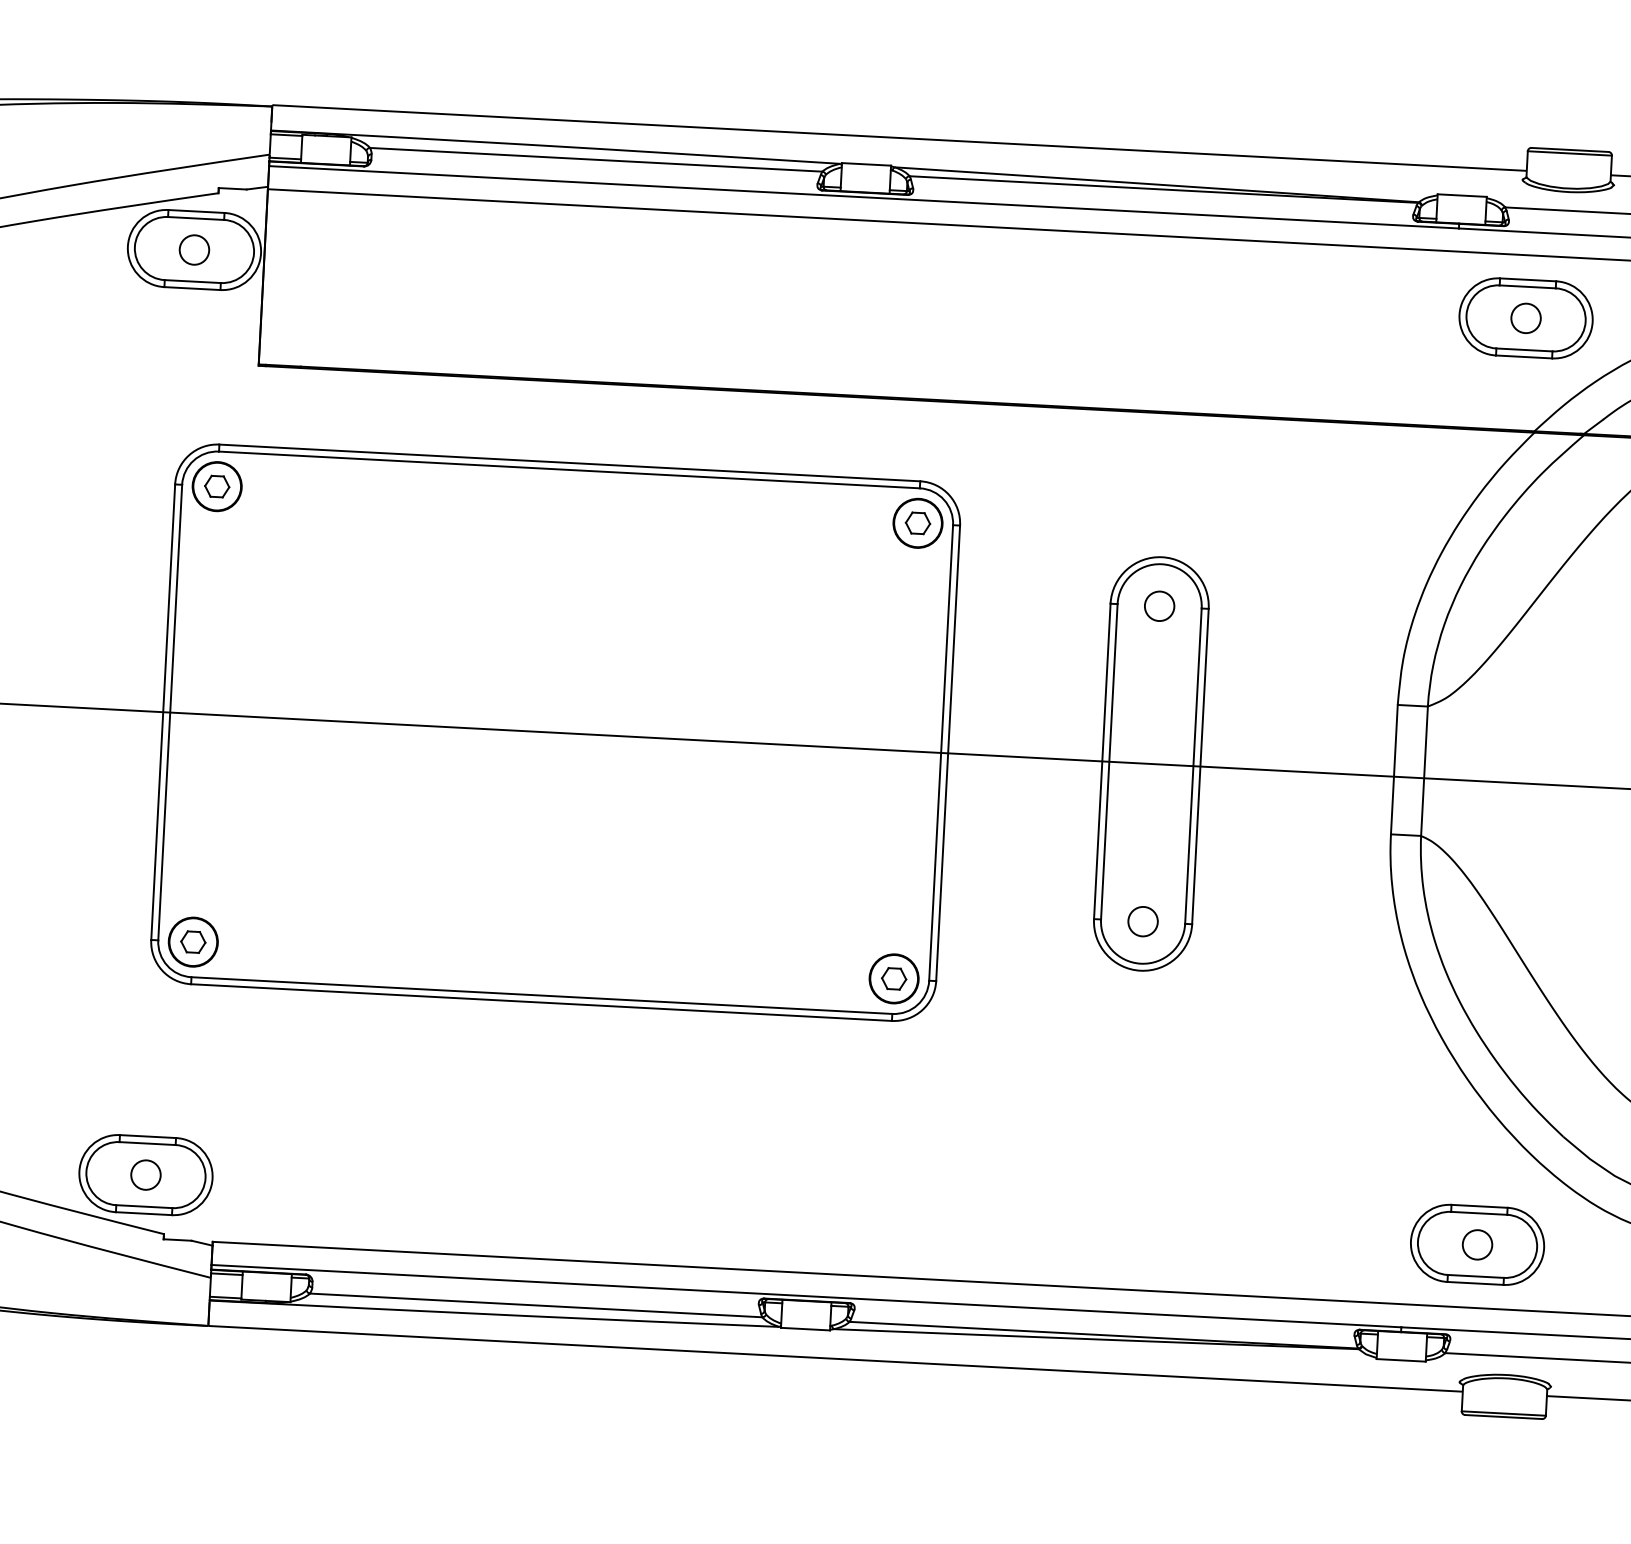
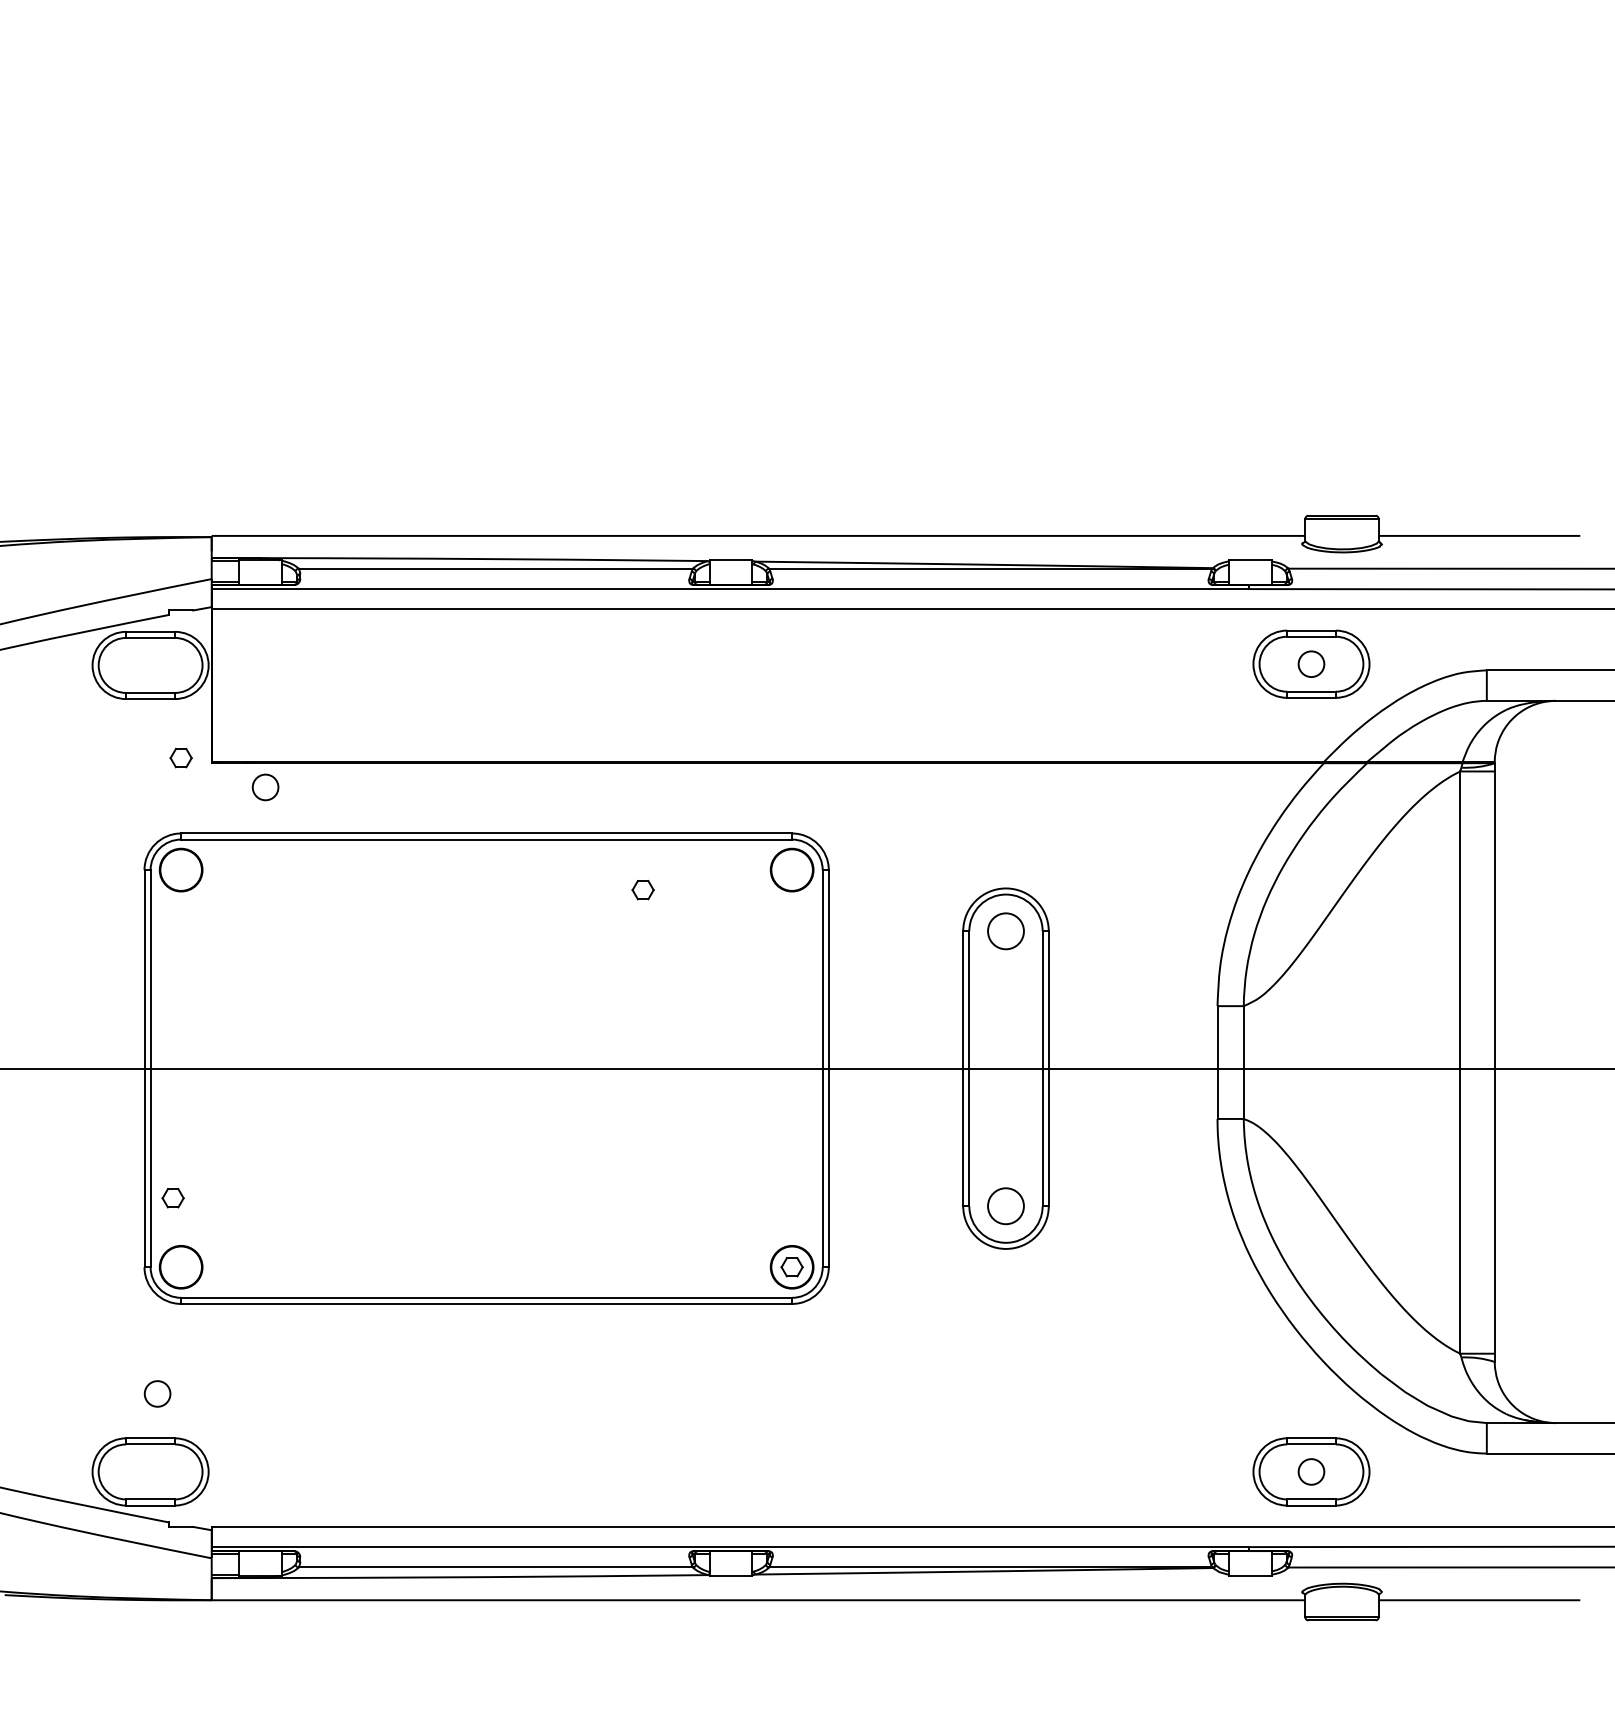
circle: (194, 250) -> (265, 787), moved
part: (216, 487) -> (180, 758), moved
part: (917, 523) -> (642, 890), moved
circle: (1159, 605) -> (1005, 930), size x1.4
circle: (1142, 920) -> (1005, 1205), size x1.4
part: (192, 942) -> (172, 1198), moved
circle: (145, 1174) -> (157, 1393), moved

